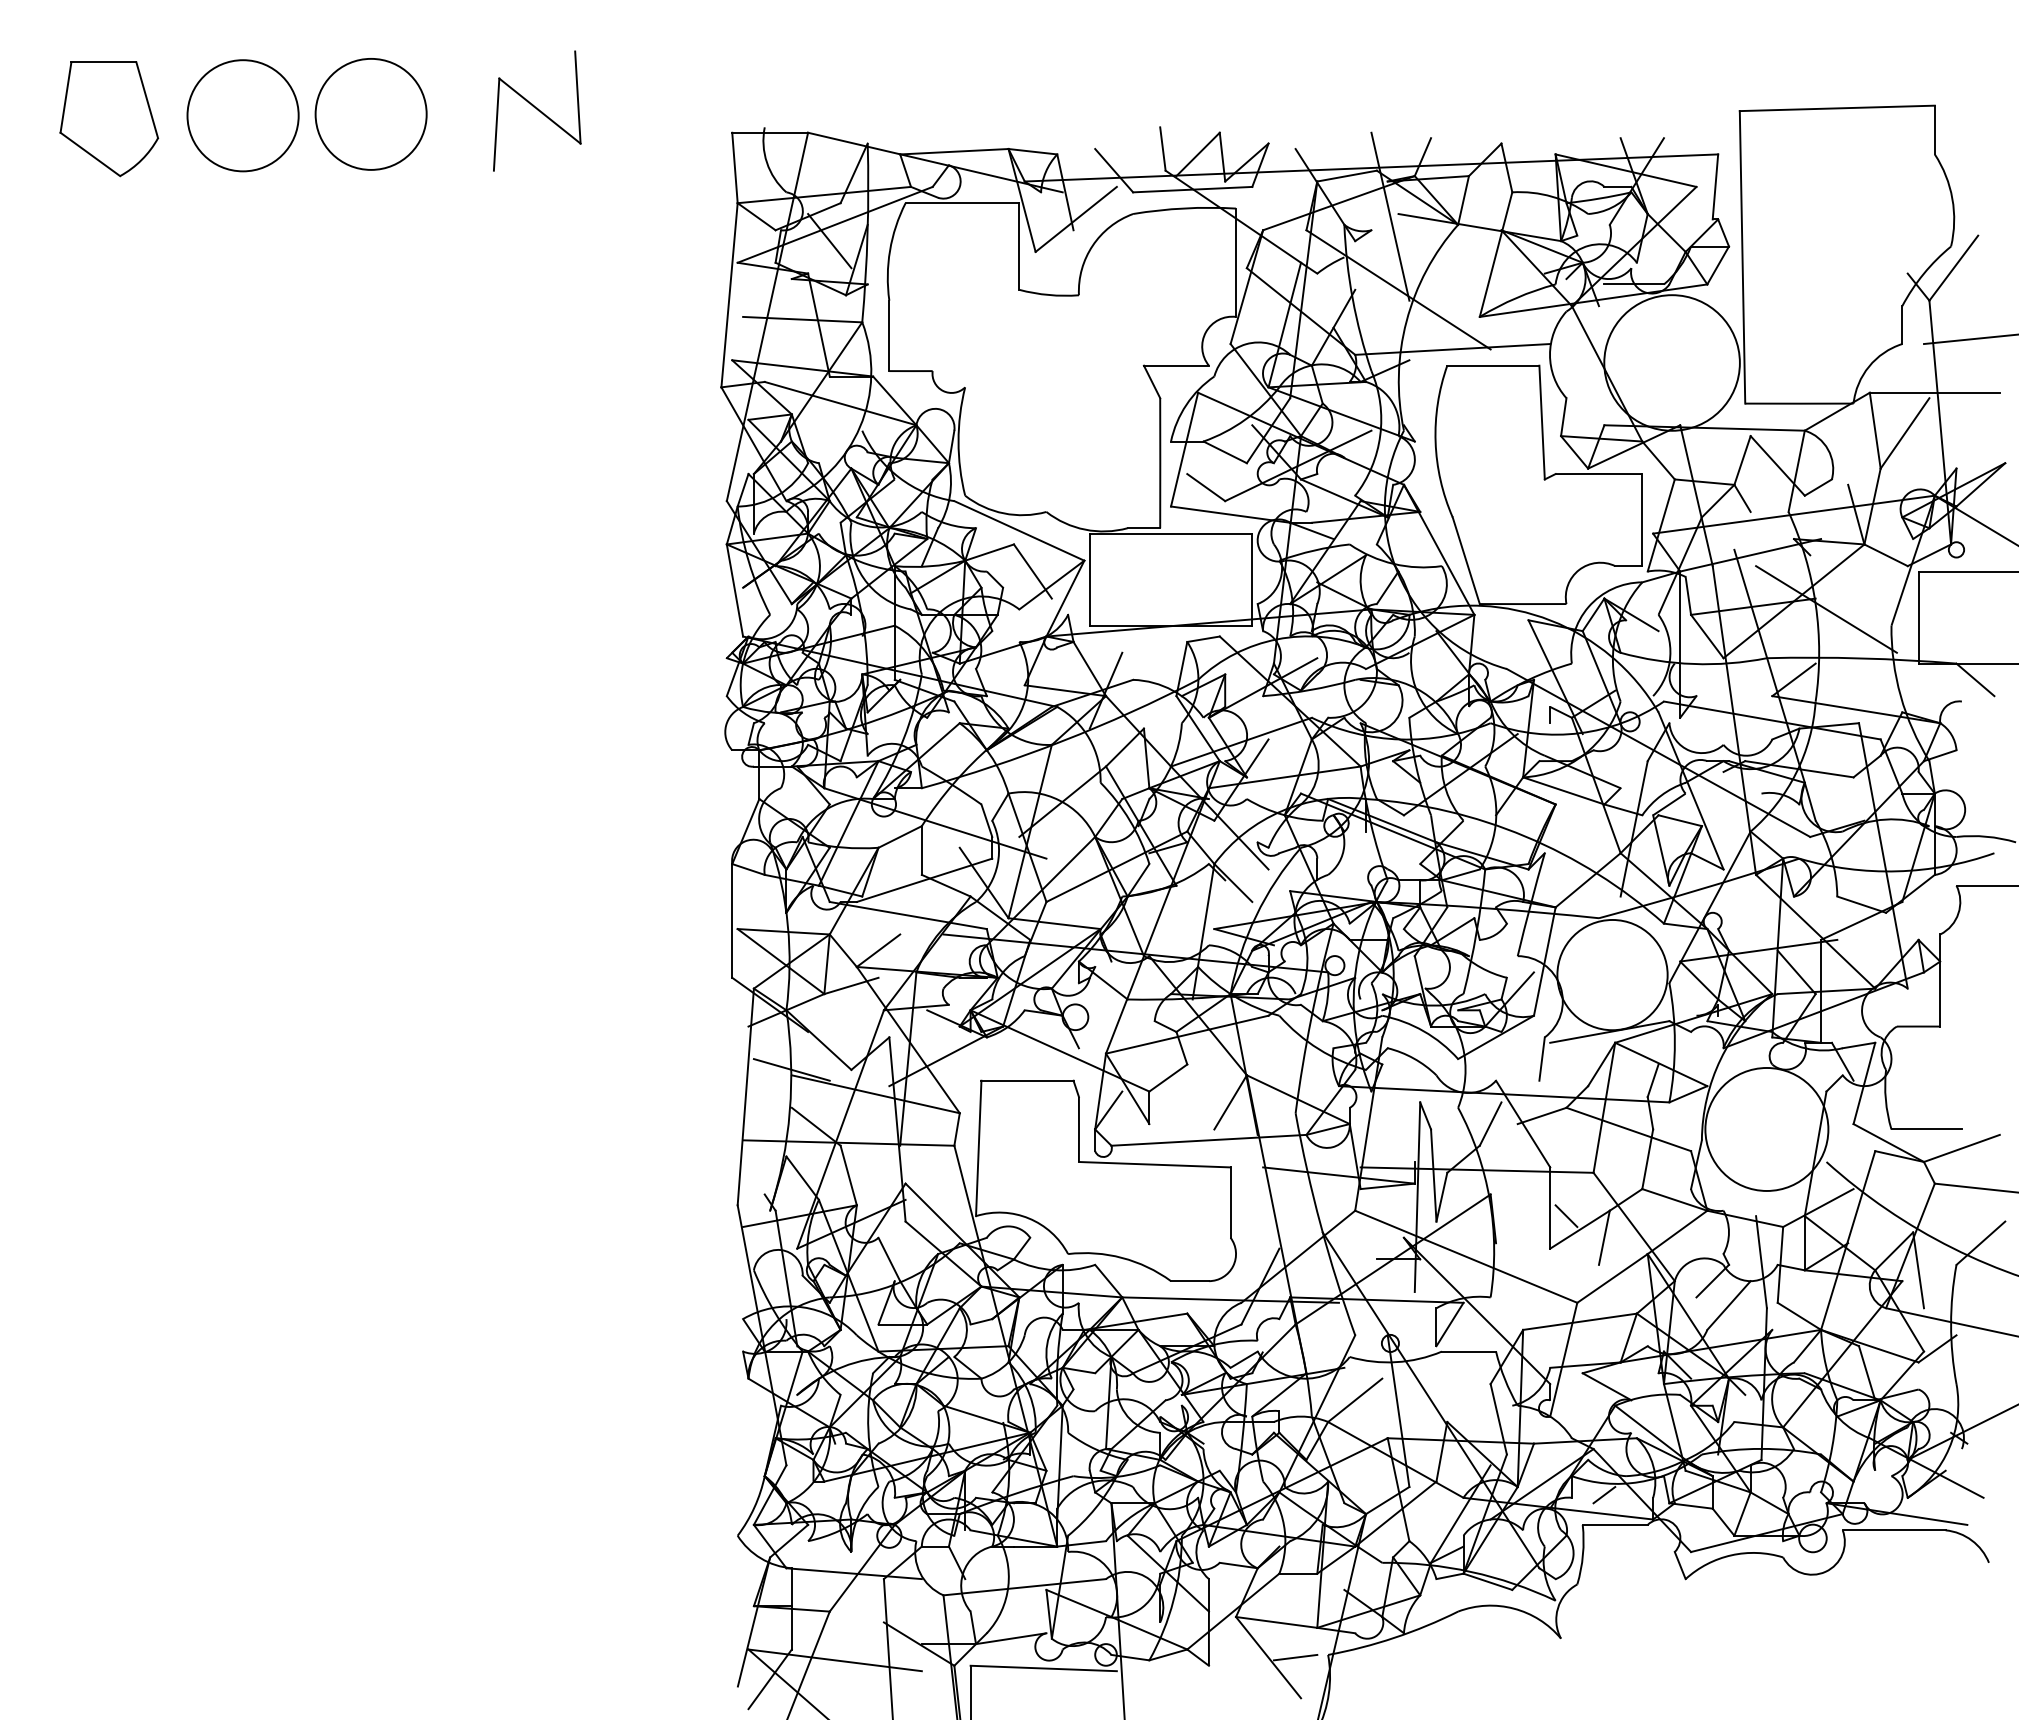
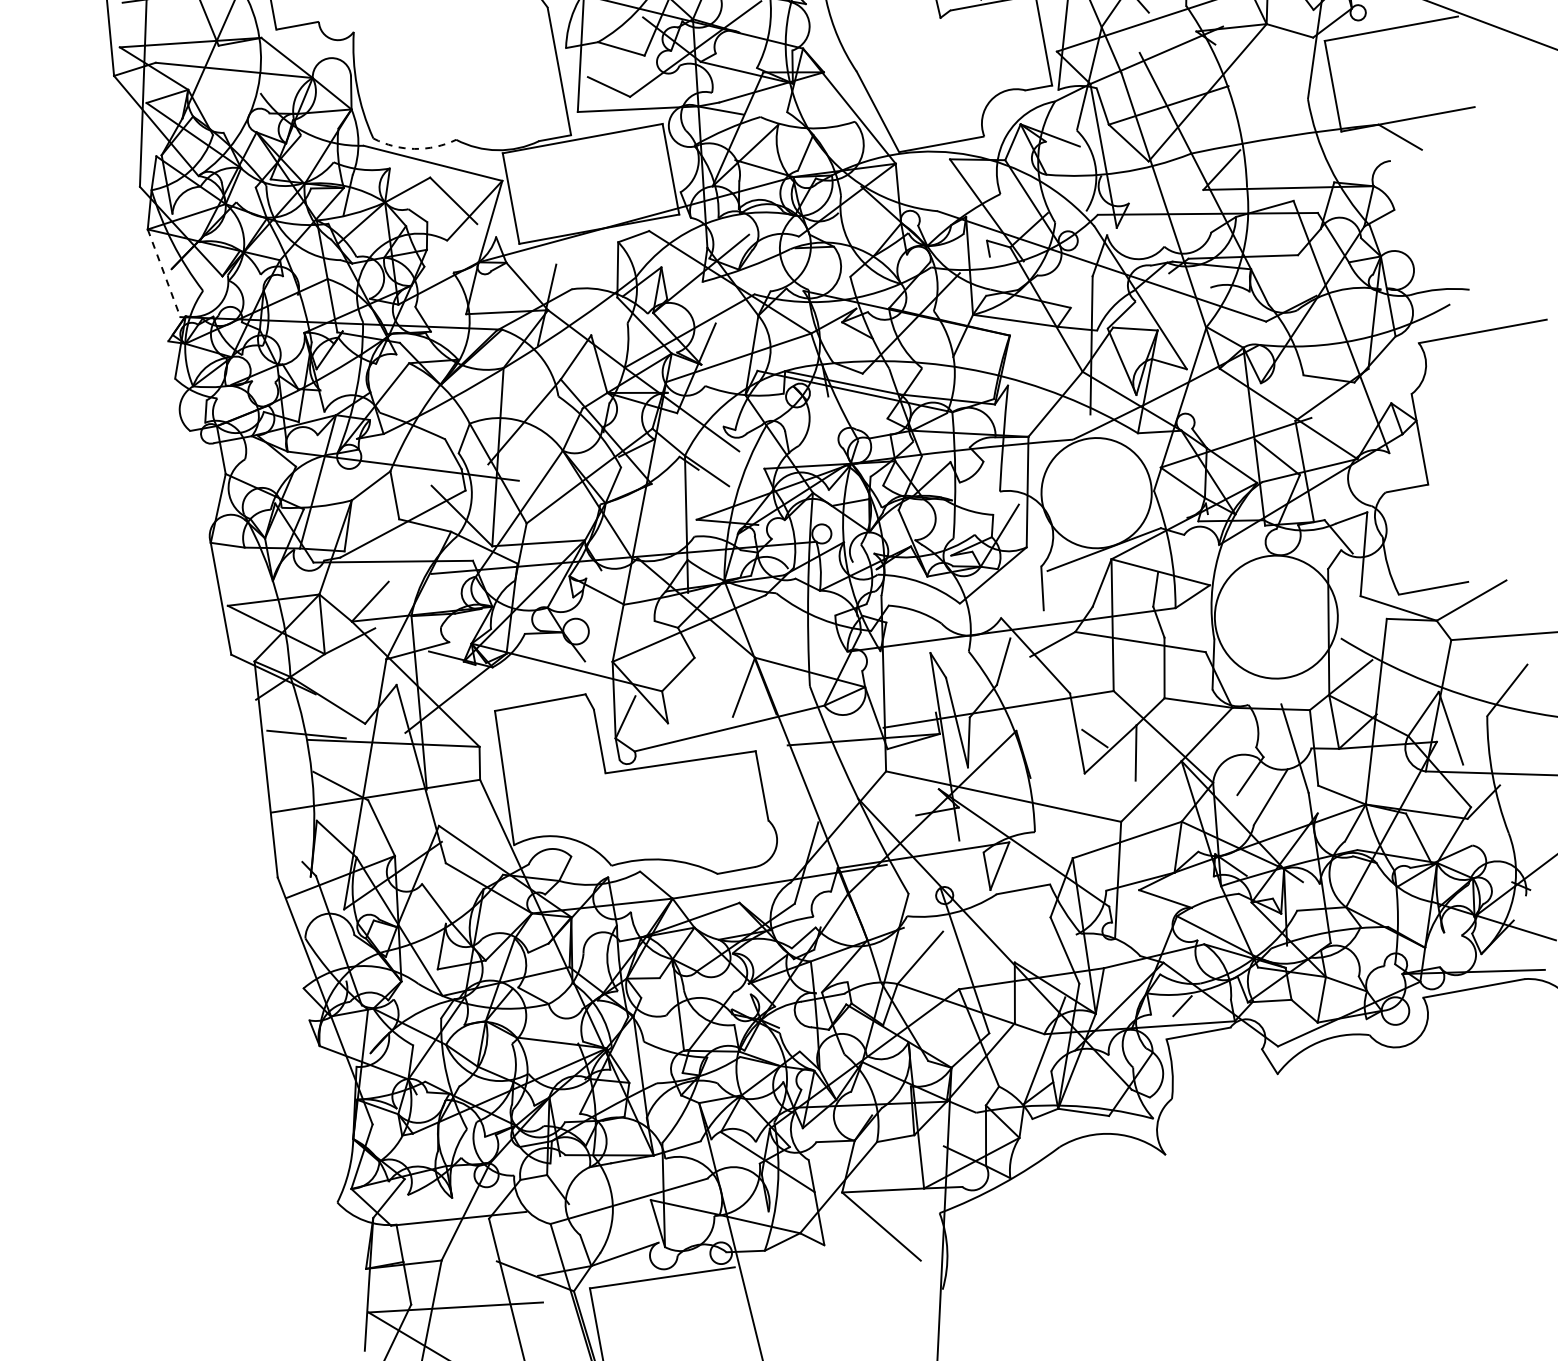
arc: (1003, 513) -> (414, 149), solid -> dashed
line: (734, 590) -> (163, 273), solid -> dashed
line: (1826, 609) -> (1241, 94), removed
line: (1295, 1657) -> (908, 1221), removed

